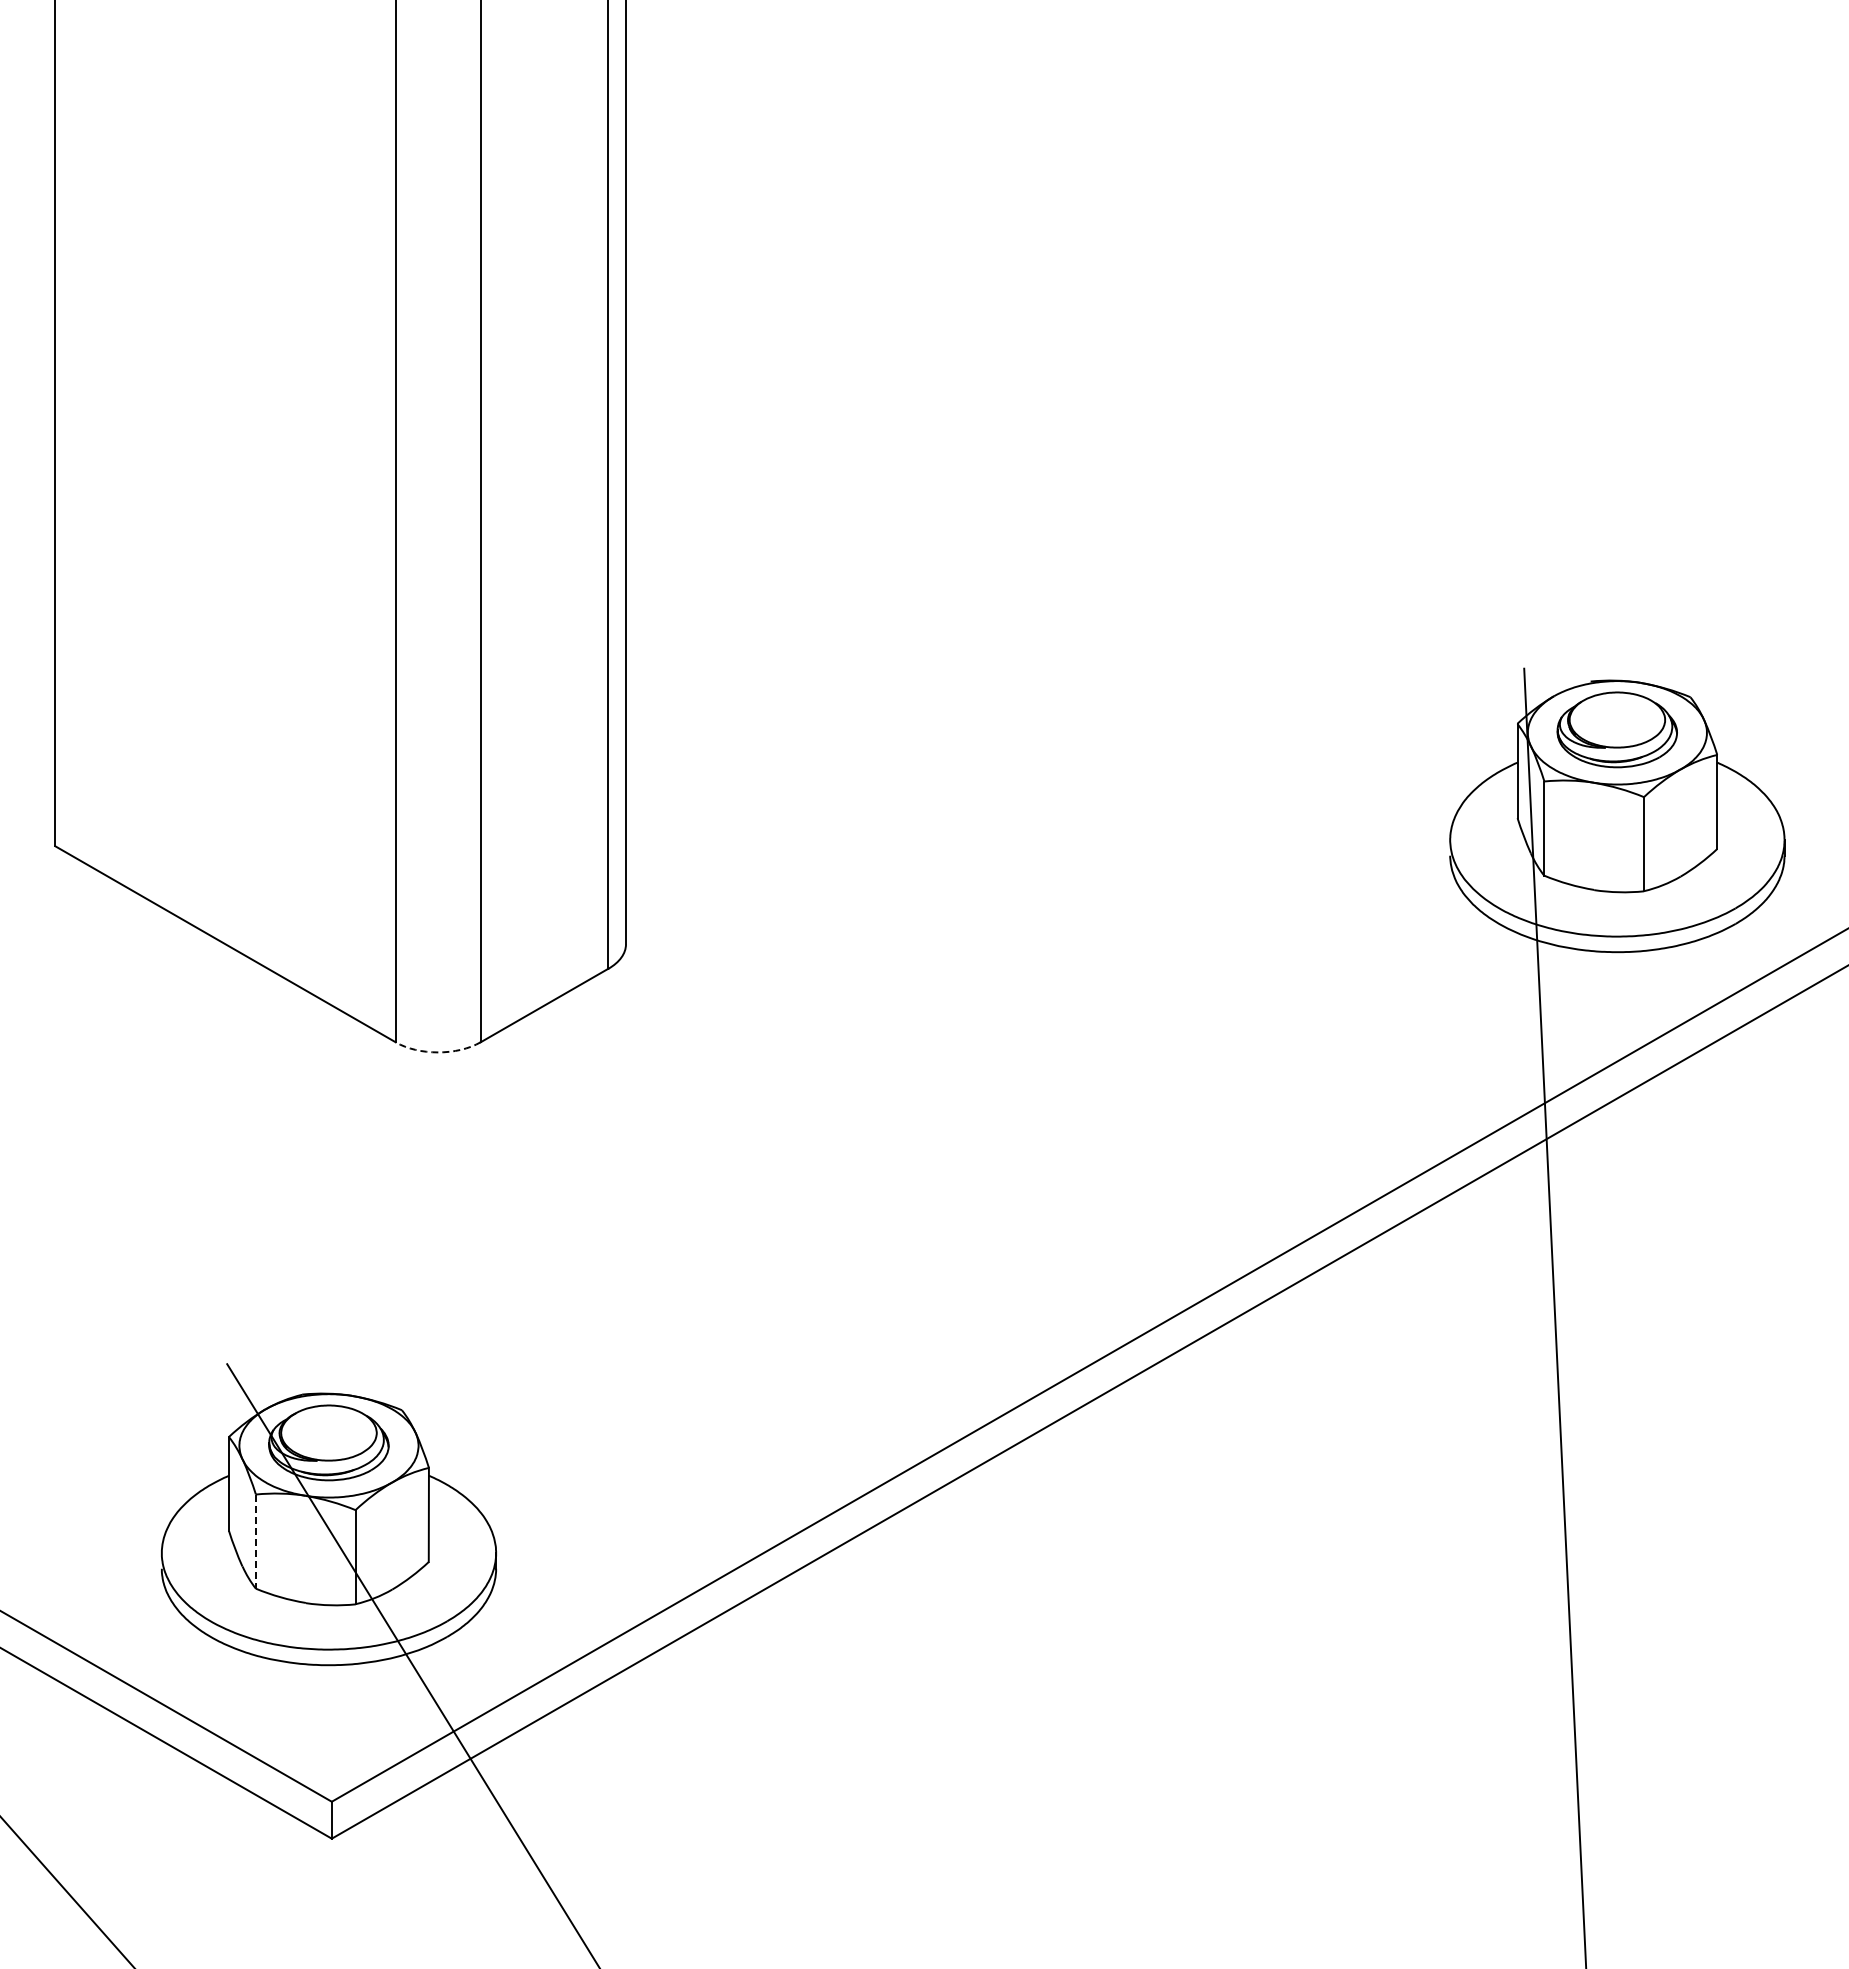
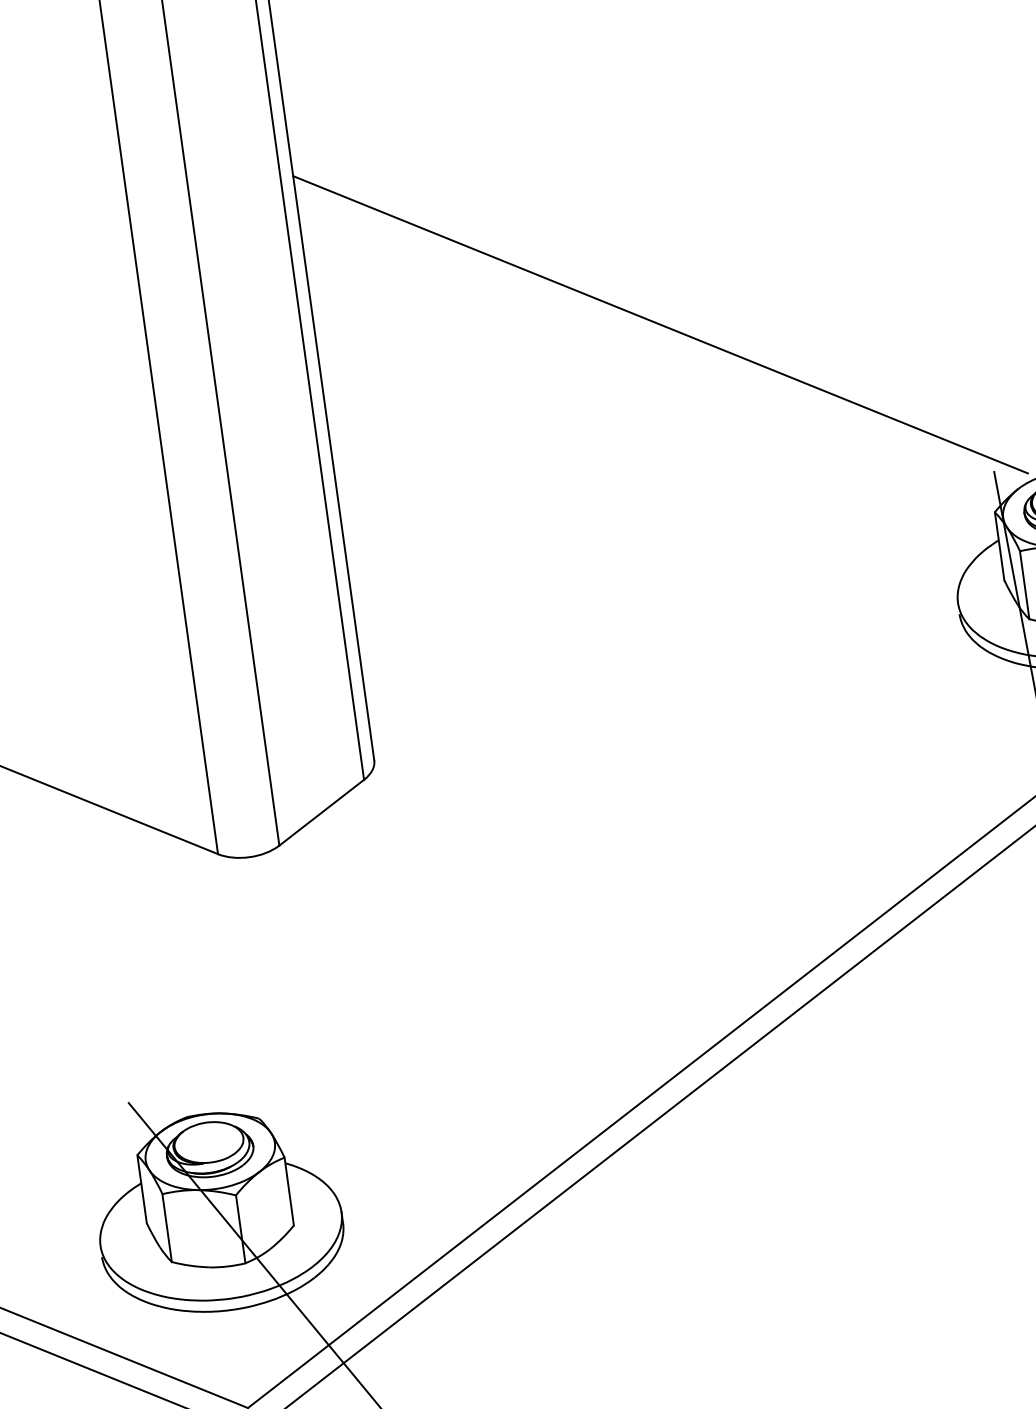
line: (1097, 405) -> (660, 324), added
arc: (438, 1052) -> (249, 857), dashed -> solid
line: (255, 1542) -> (167, 1228), dashed -> solid

